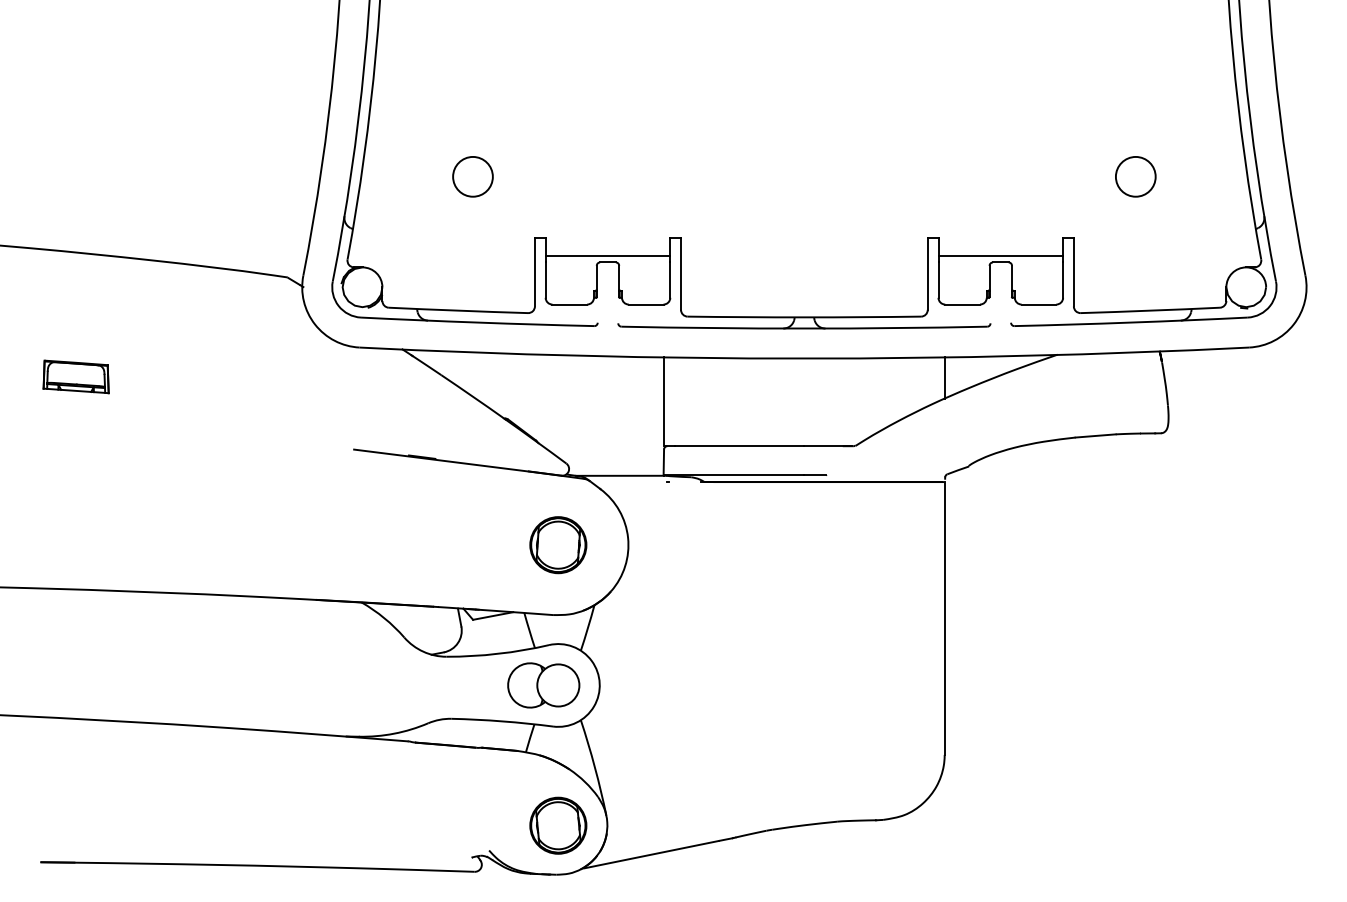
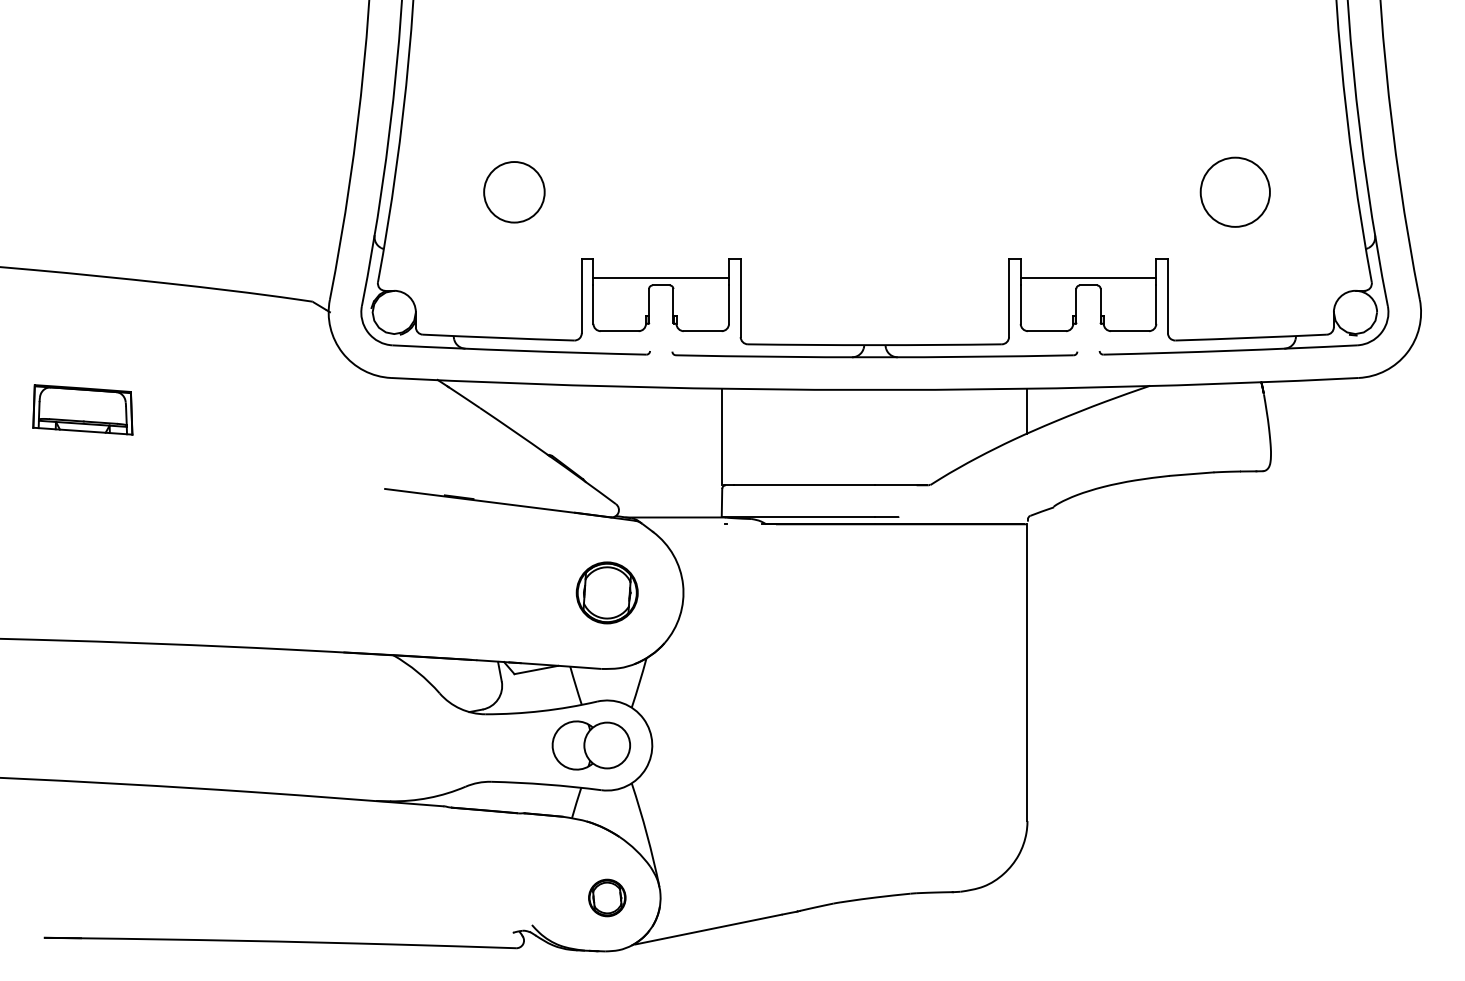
circle: (472, 176) -> (513, 191), size x1.4
circle: (1135, 176) -> (1235, 191), size x1.6
part: (75, 376) -> (82, 409), size x1.4
part: (558, 825) -> (607, 897), size x0.6

